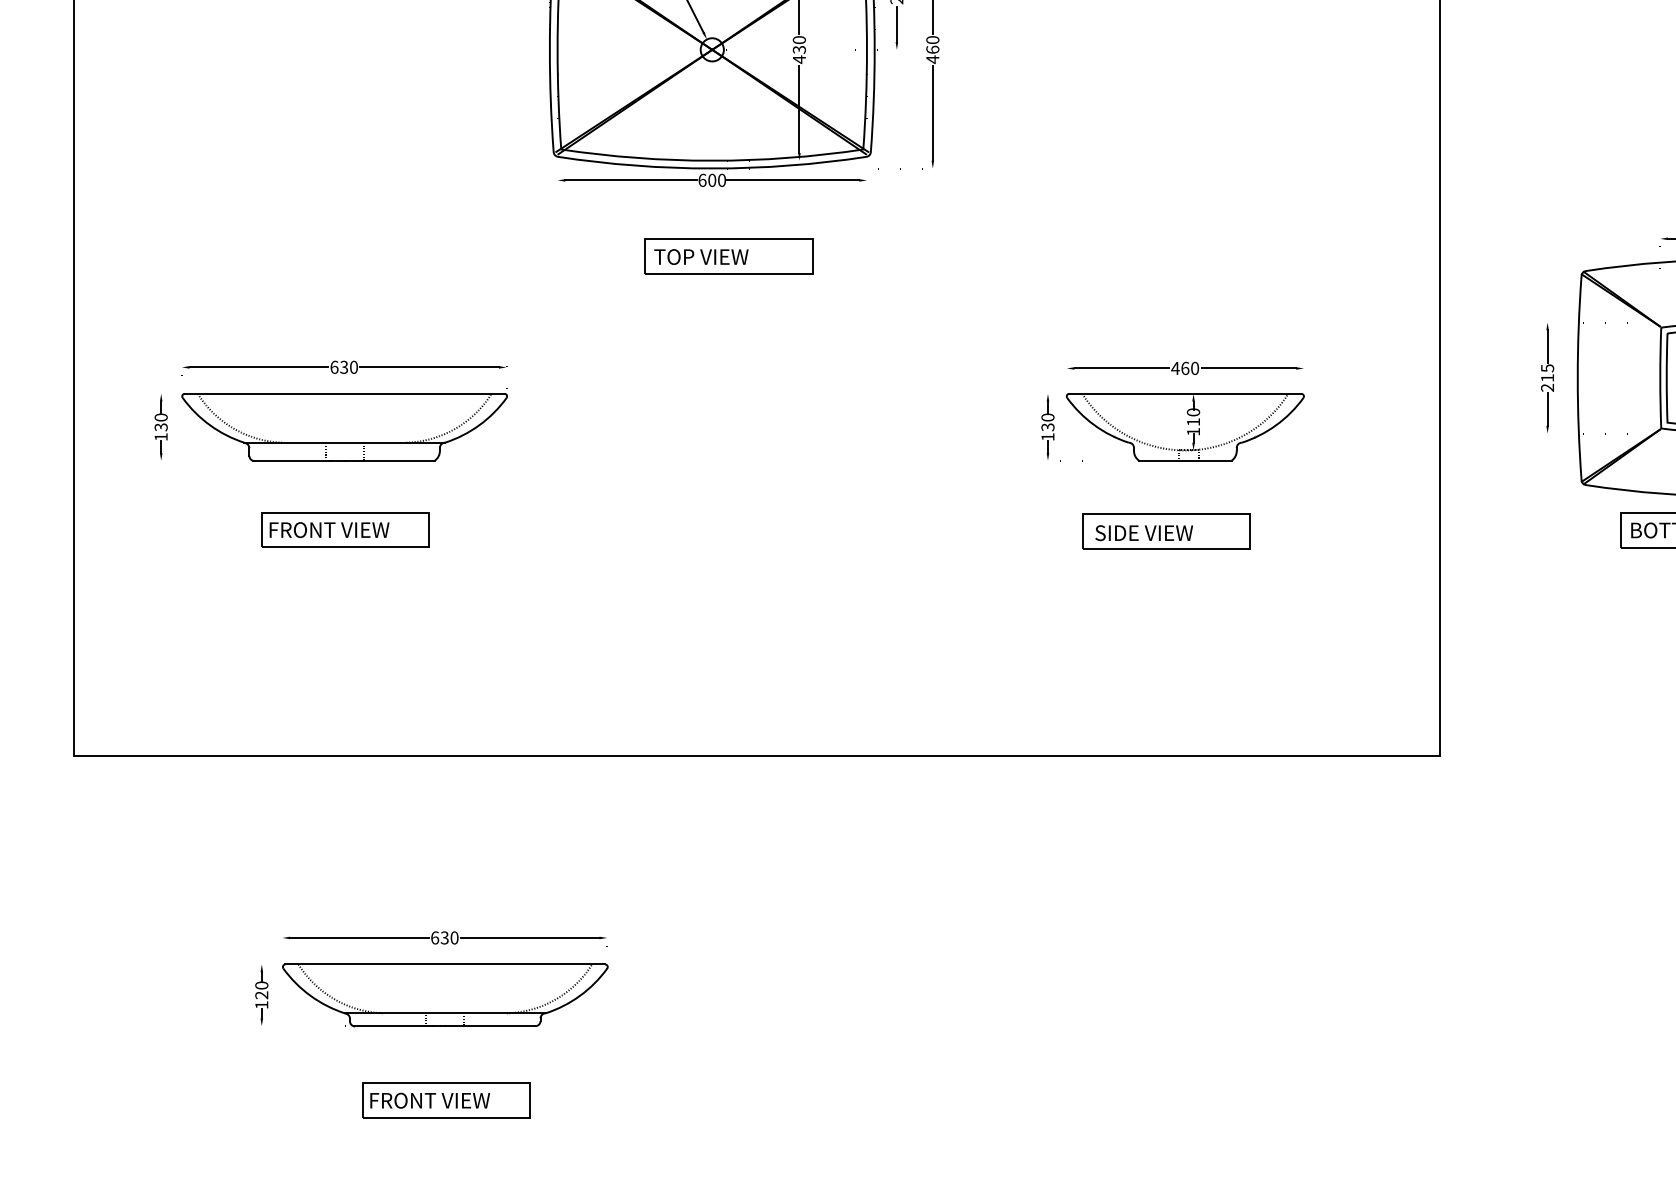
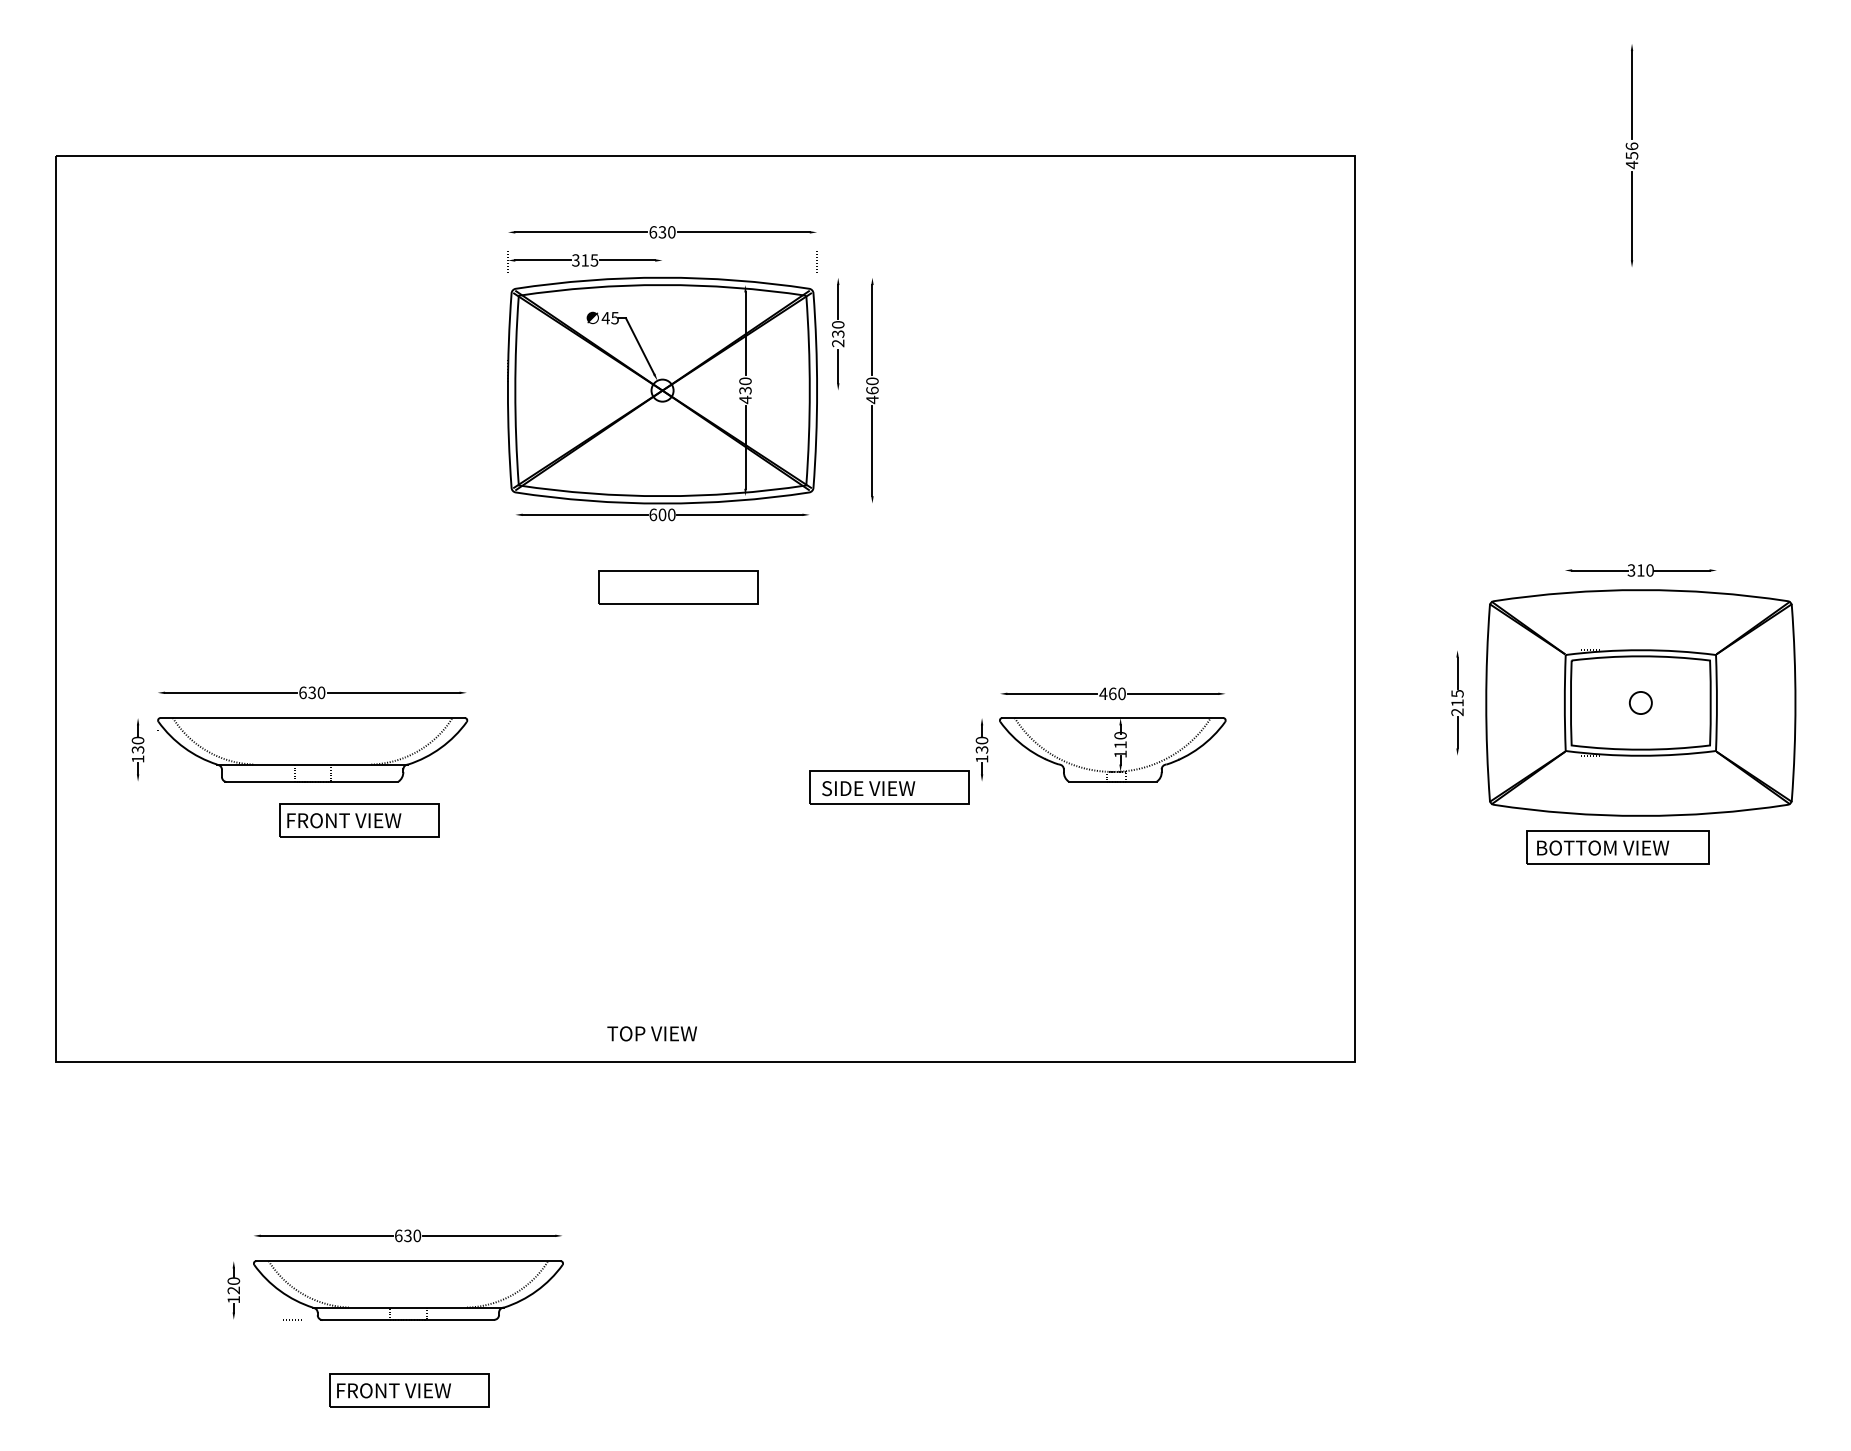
text: (700, 256) -> (651, 1033), moved
part: (345, 529) -> (359, 820), moved
part: (1166, 531) -> (889, 787), moved

